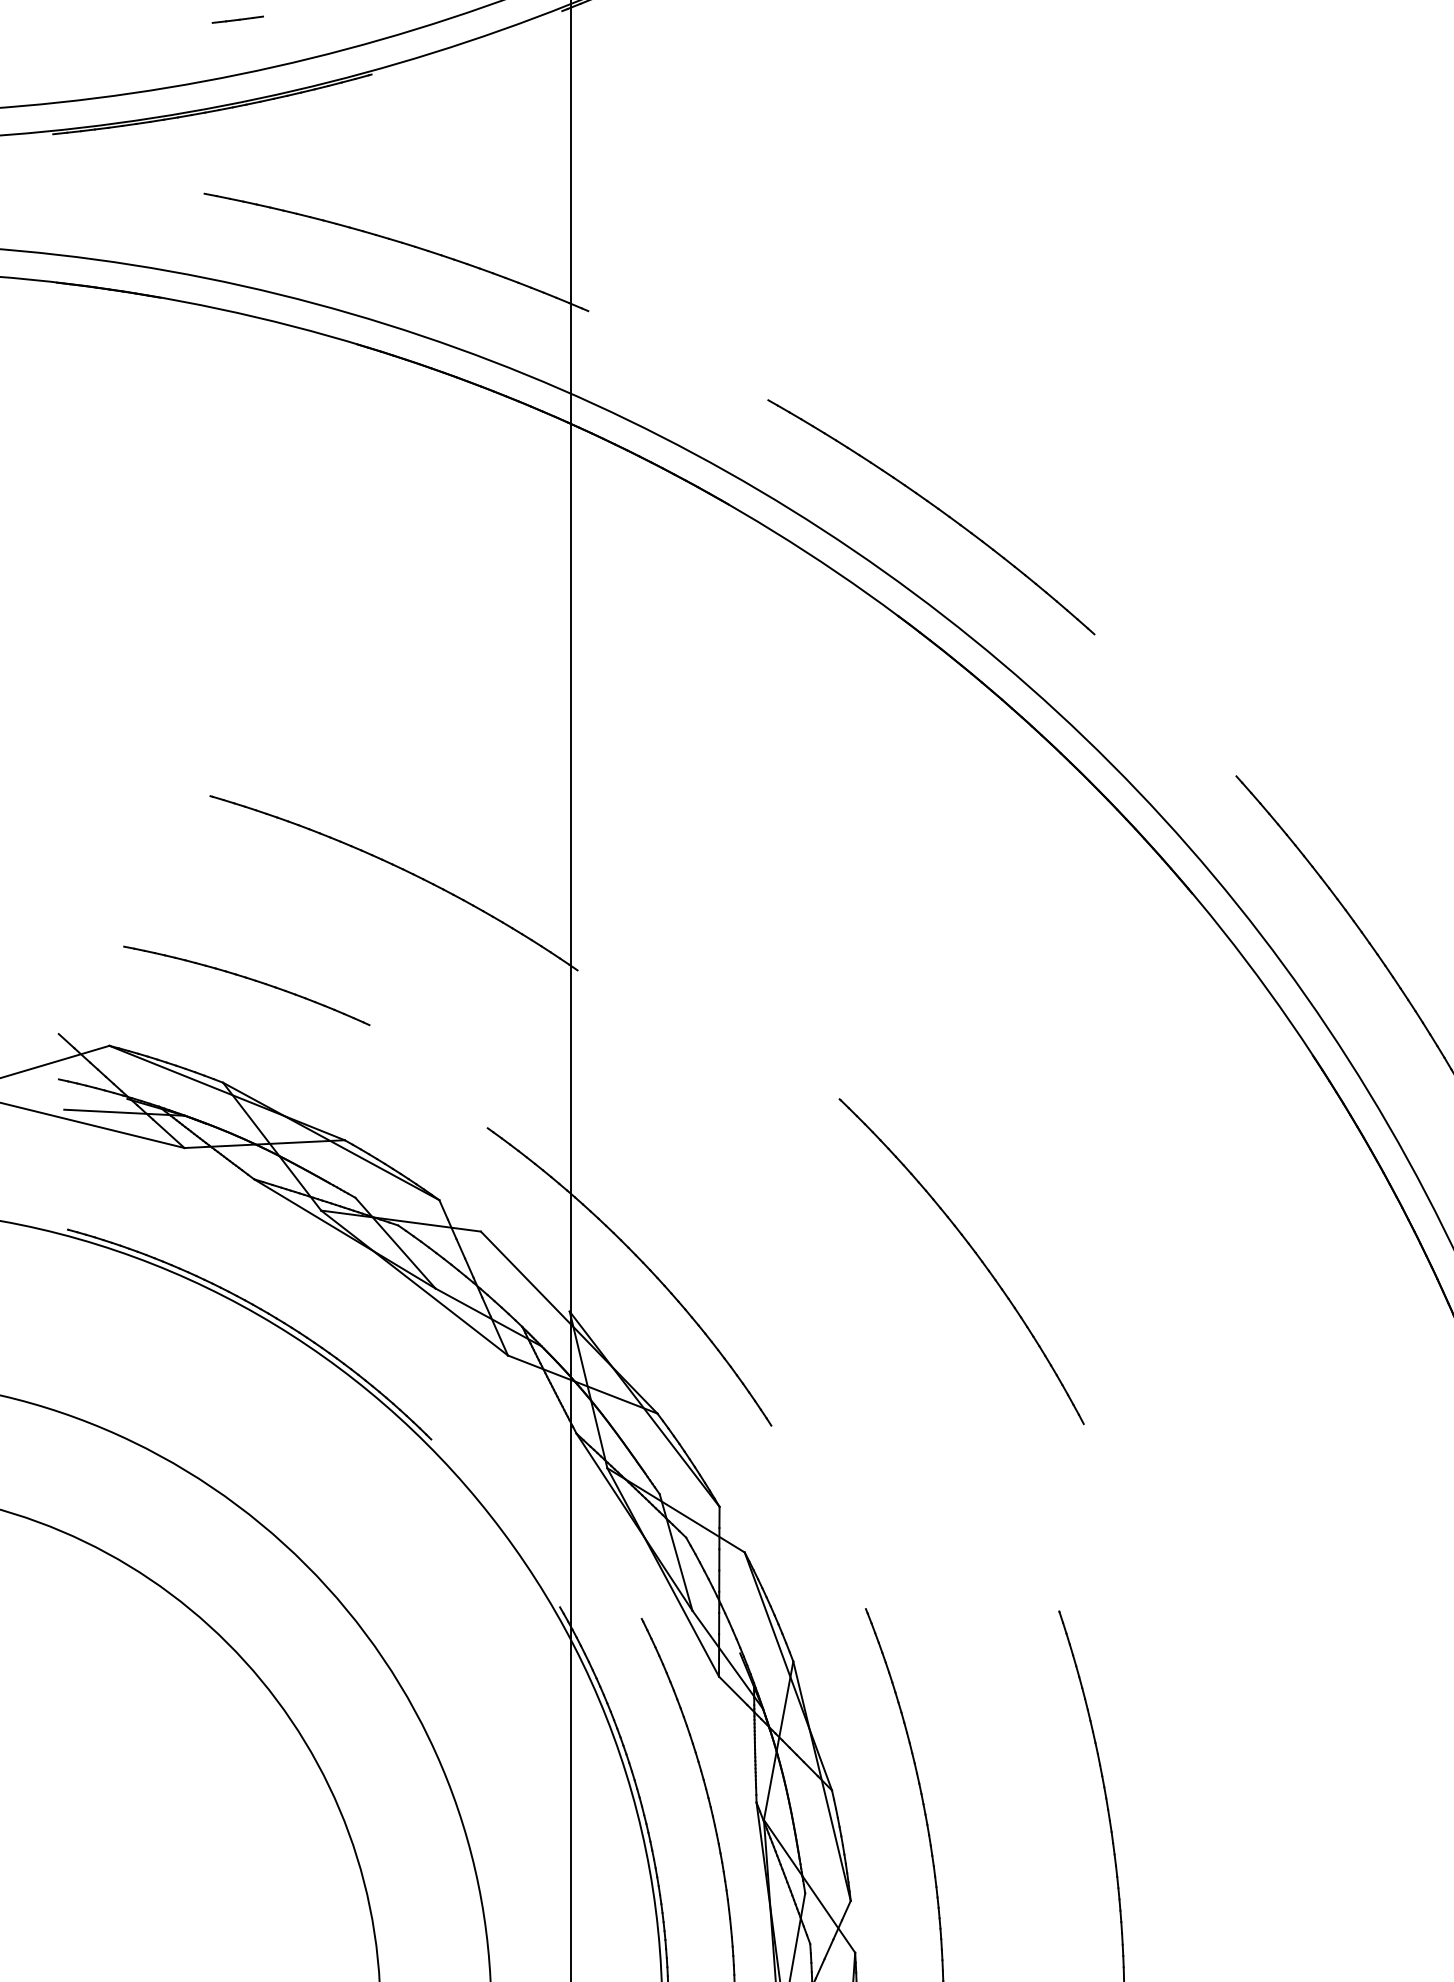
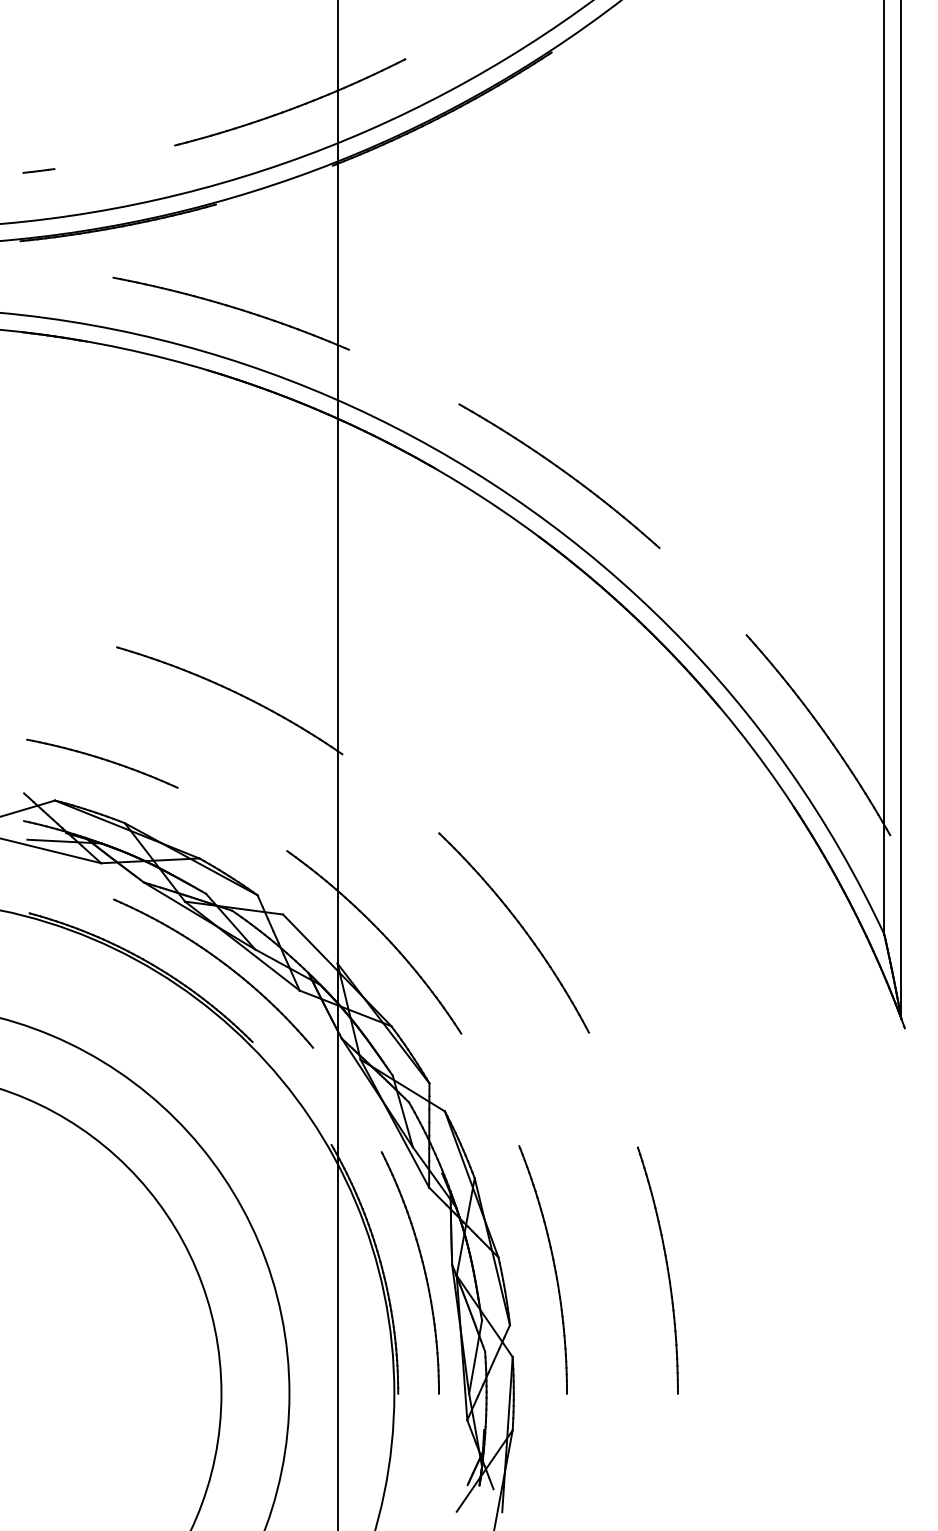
line: (237, 18) -> (38, 170), moved
part: (246, 985) -> (102, 763), moved
part: (970, 1249) -> (519, 925), moved
part: (378, 1309) -> (220, 962), added

